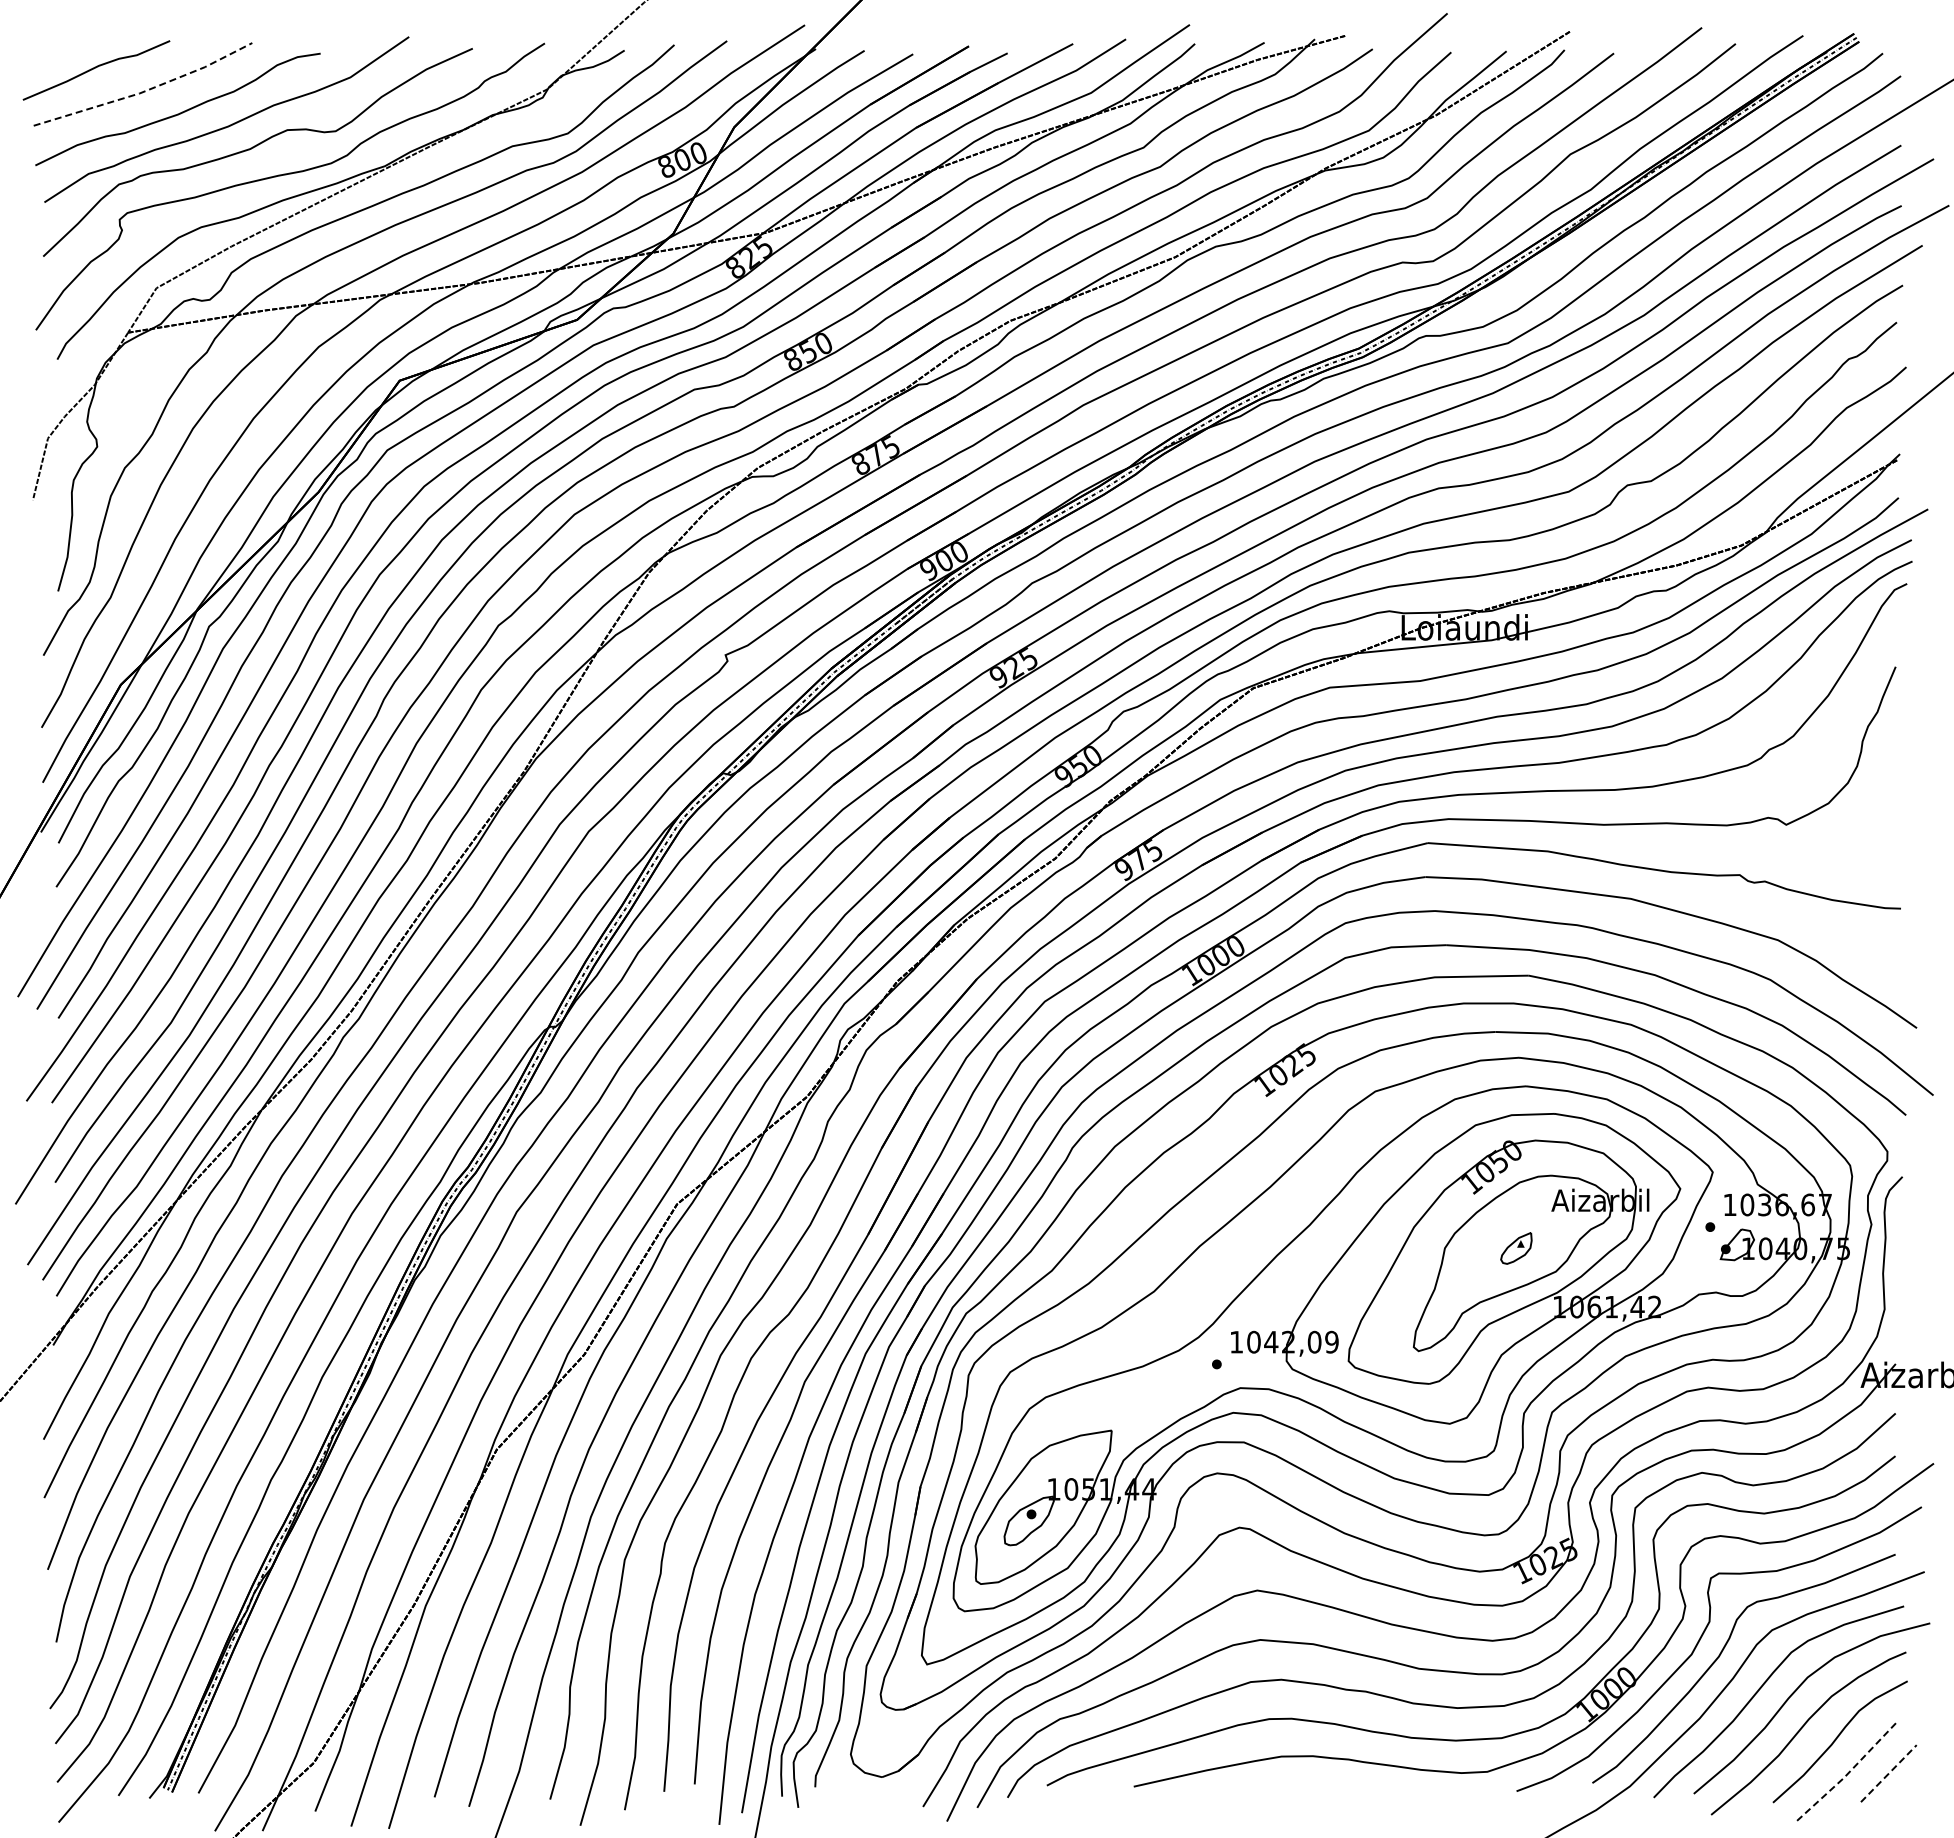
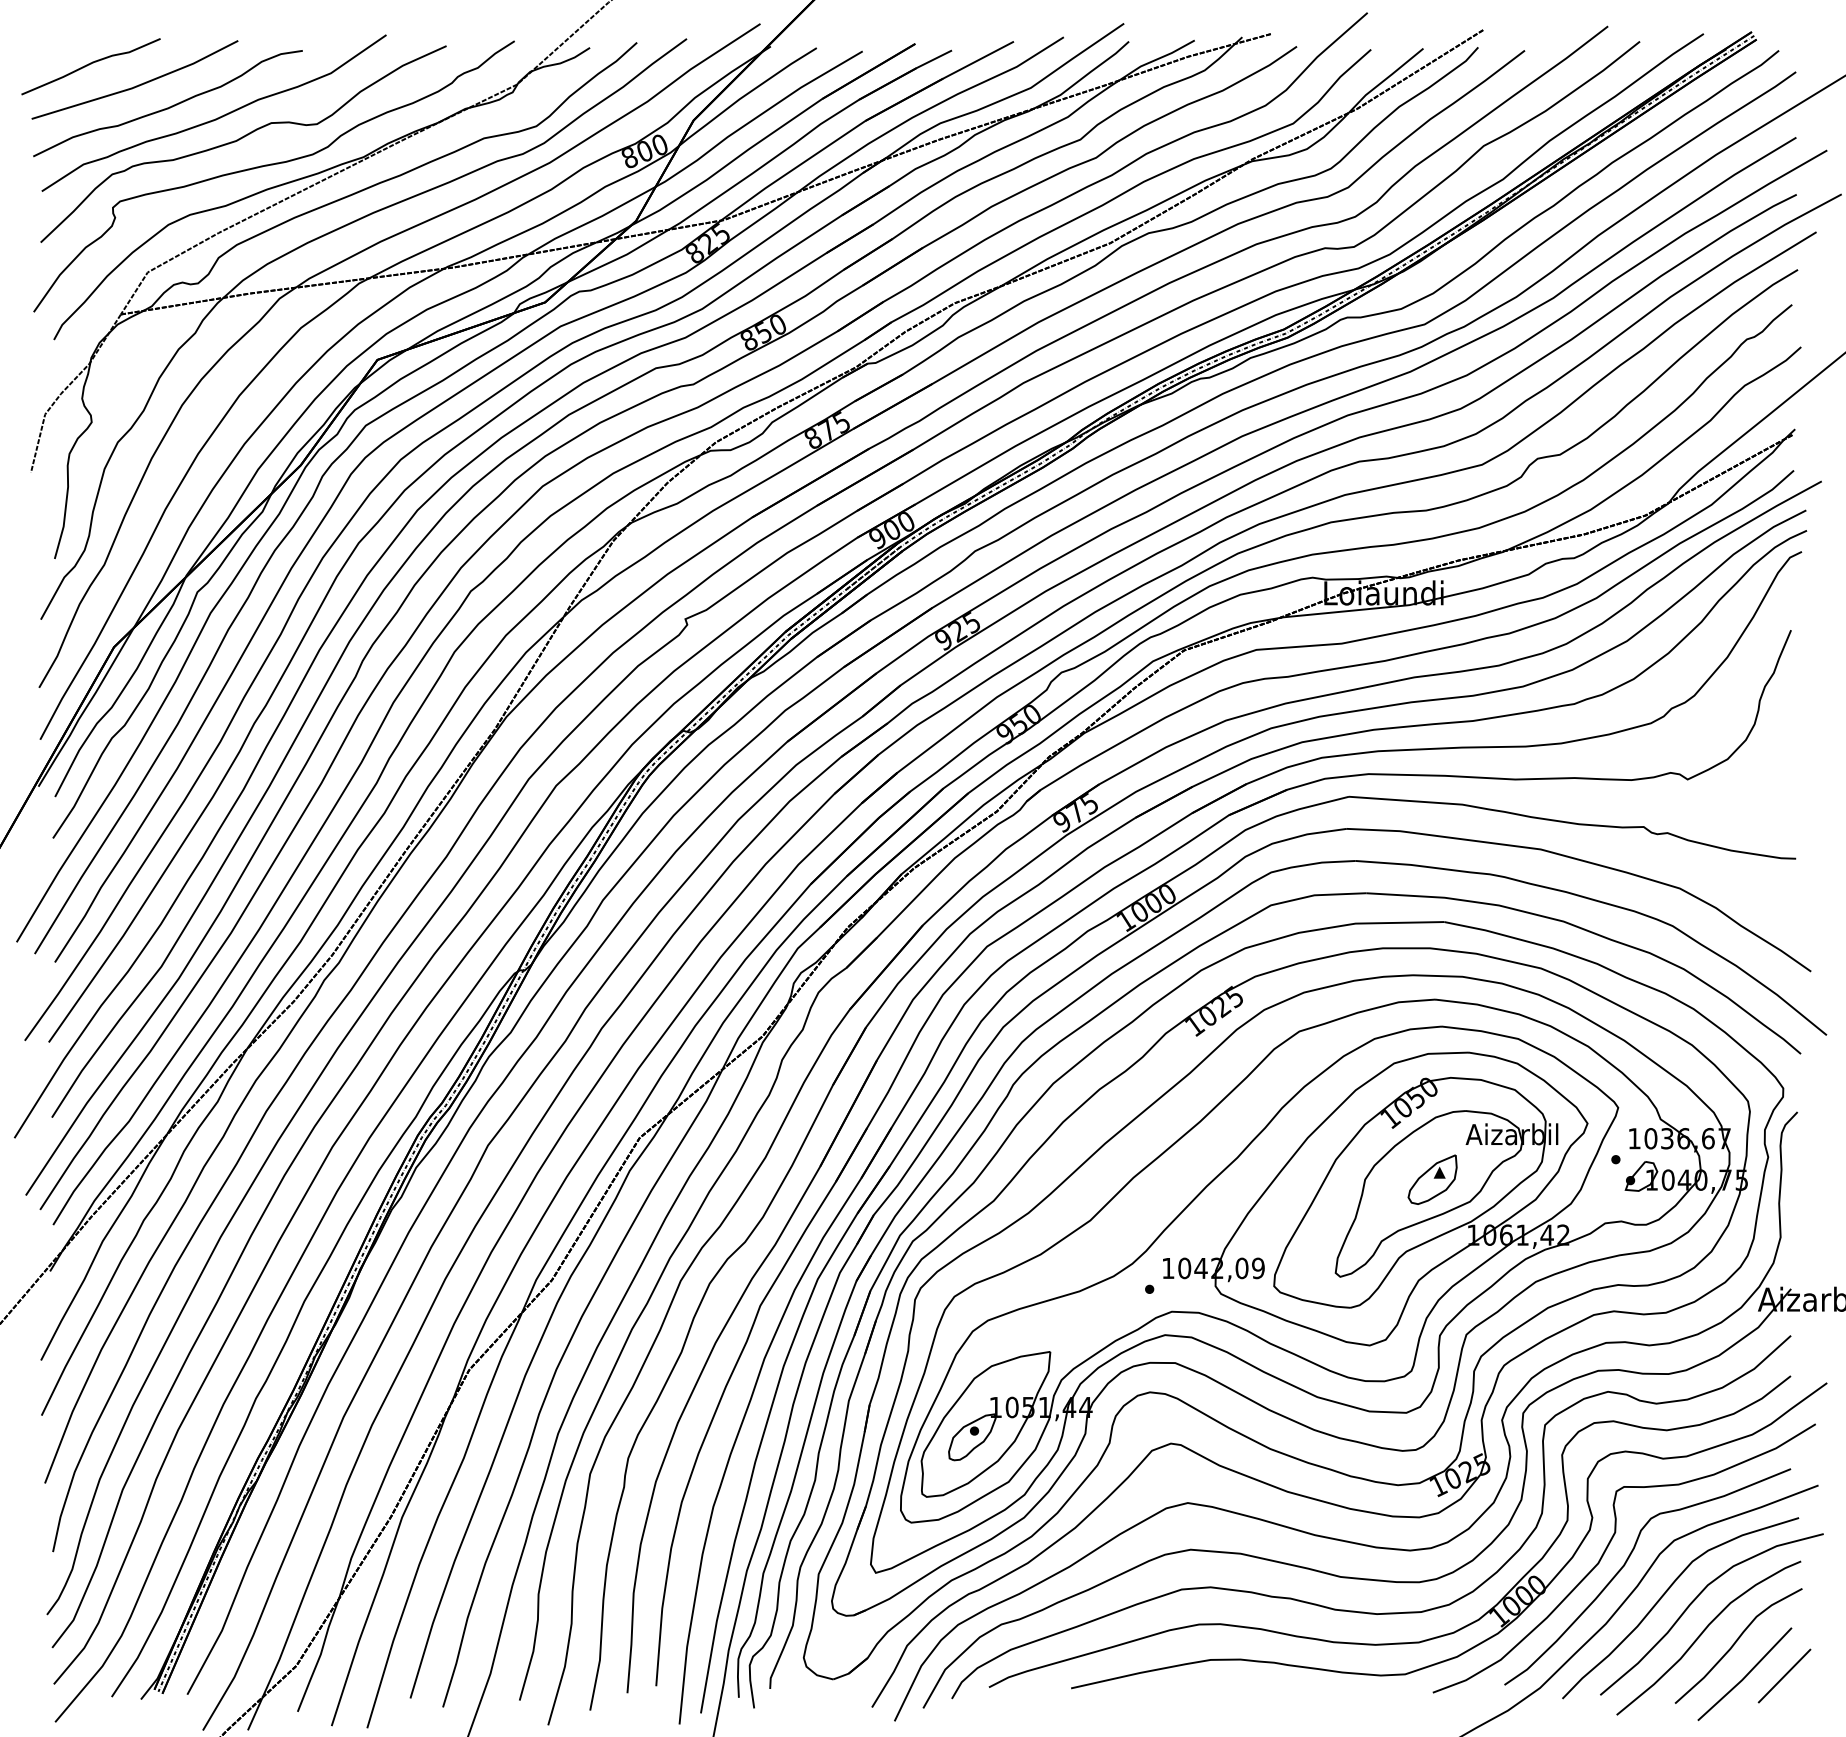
line: (146, 90) -> (138, 85), dashed -> solid
part: (1516, 1248) -> (1432, 1179), size x1.67
line: (1848, 1773) -> (1746, 1675), dashed -> solid
line: (1888, 1773) -> (1784, 1675), dashed -> solid

